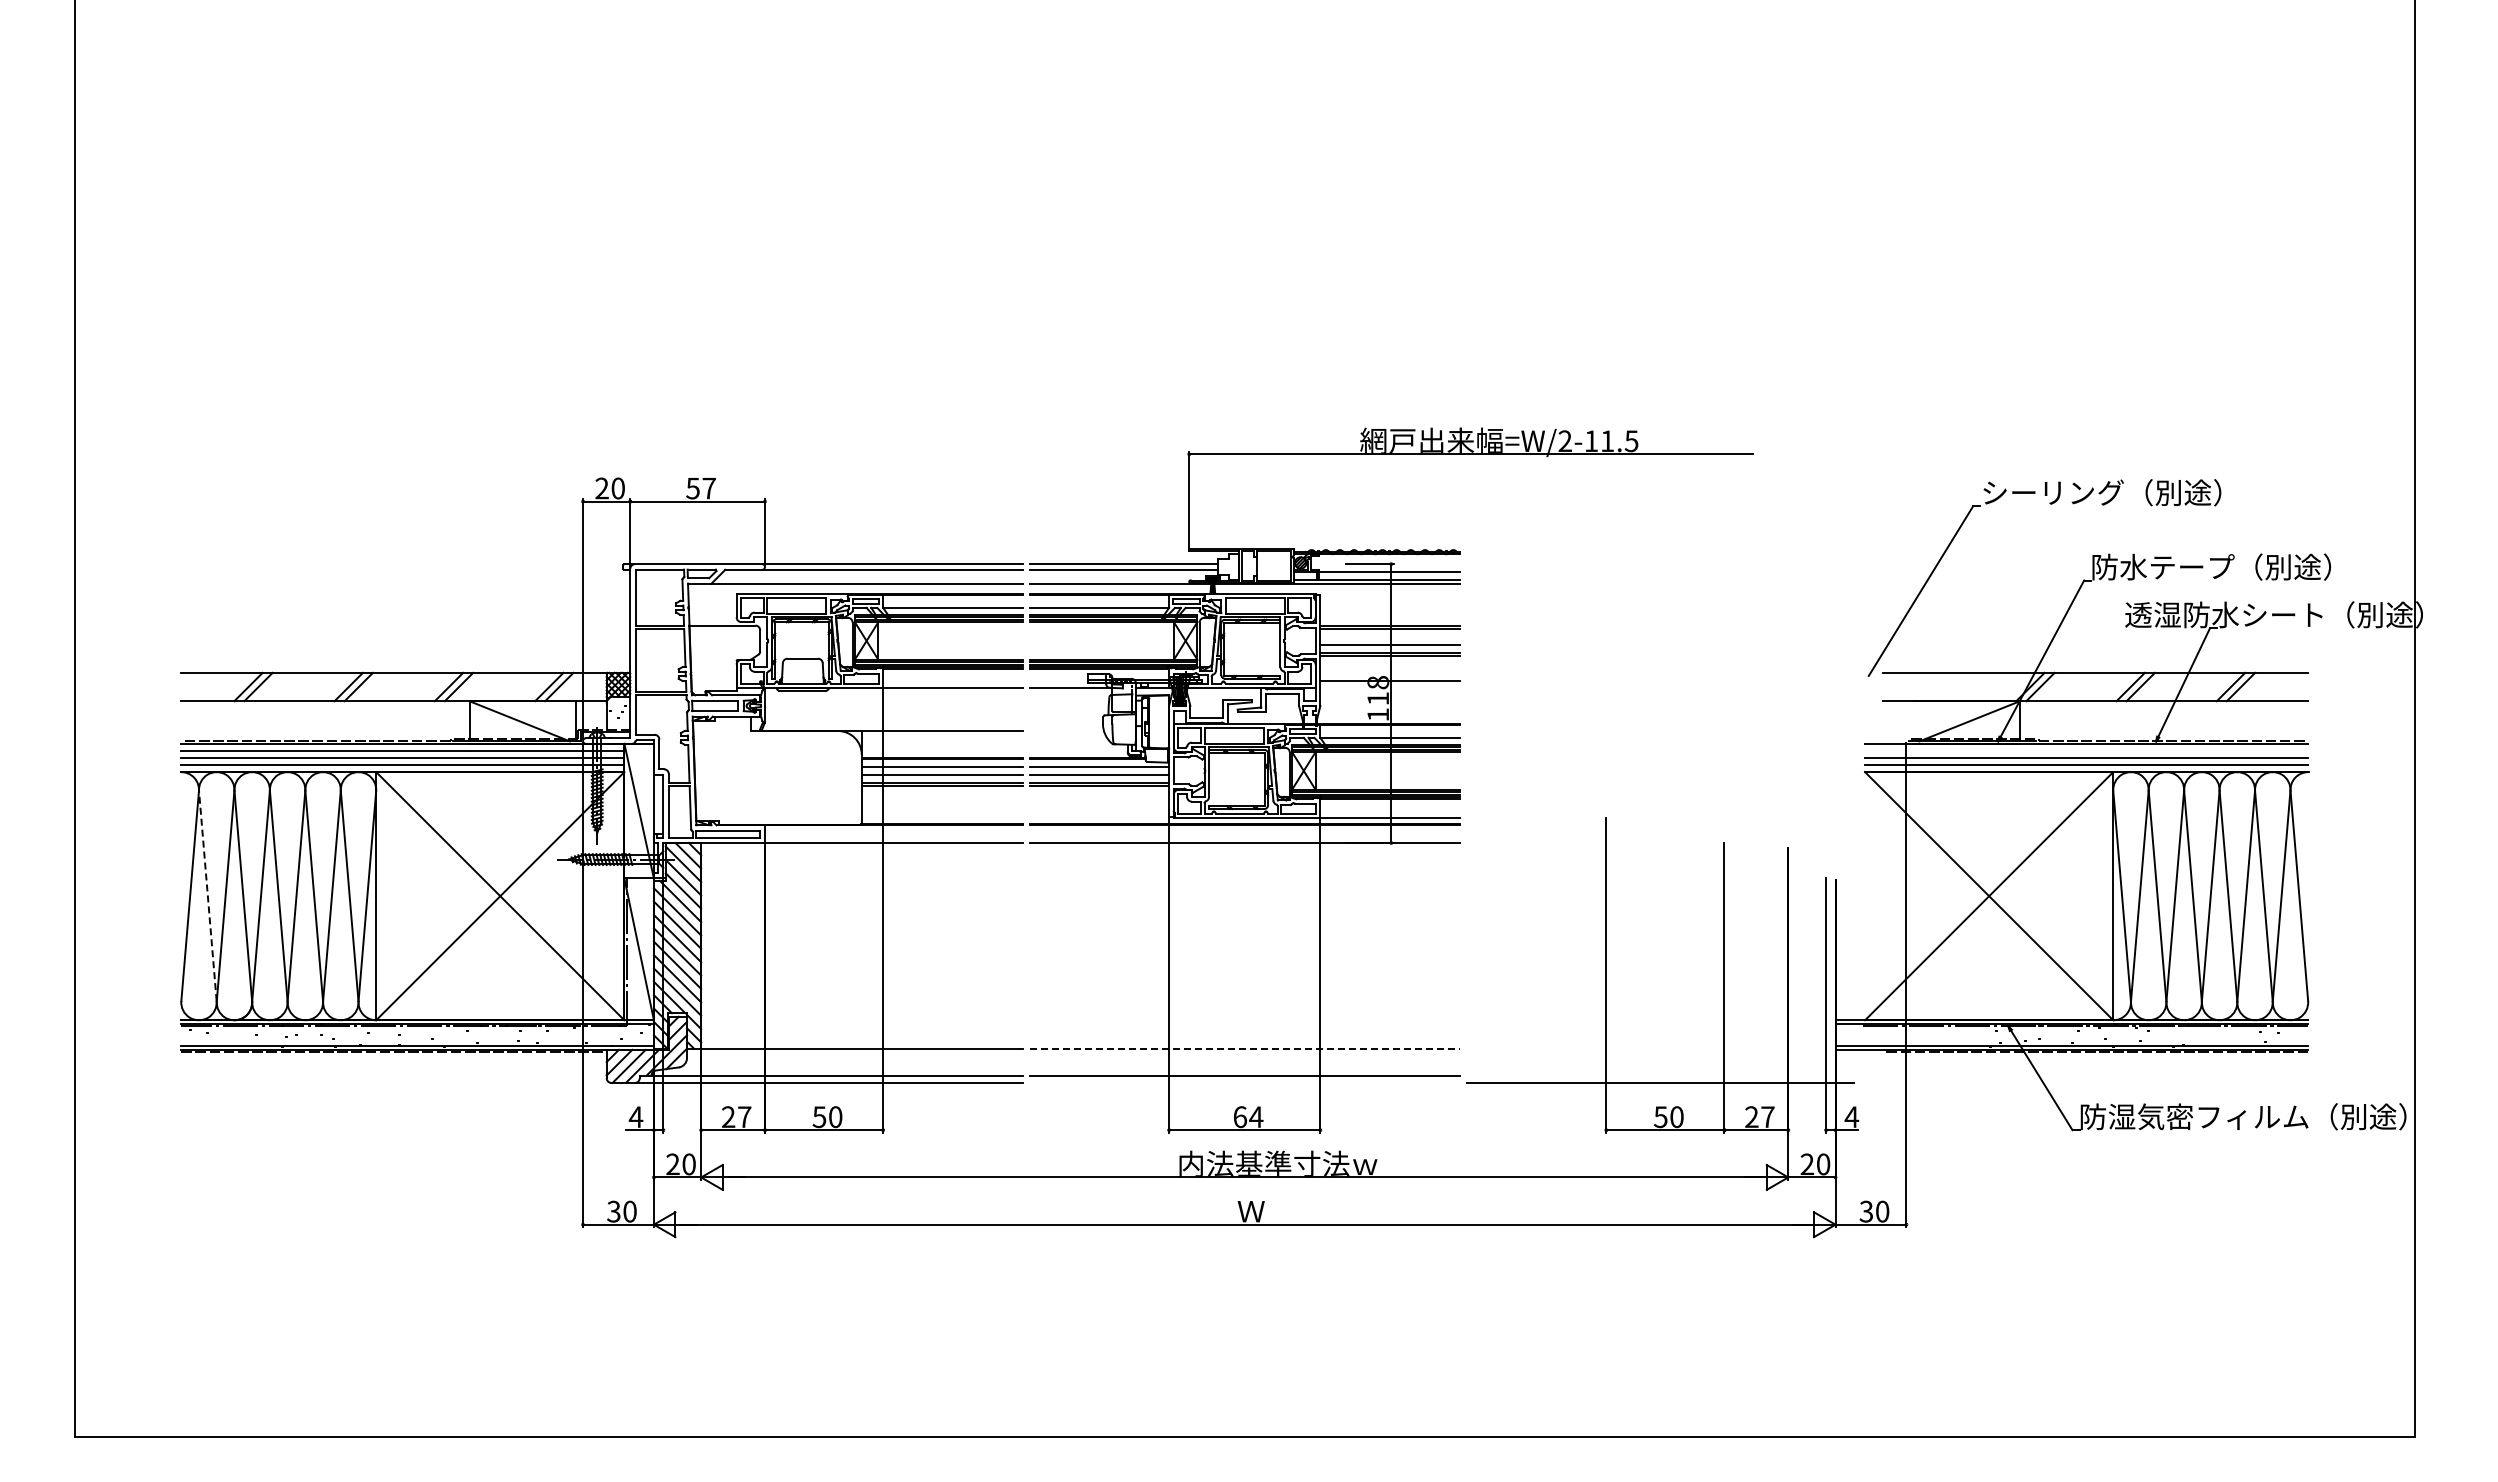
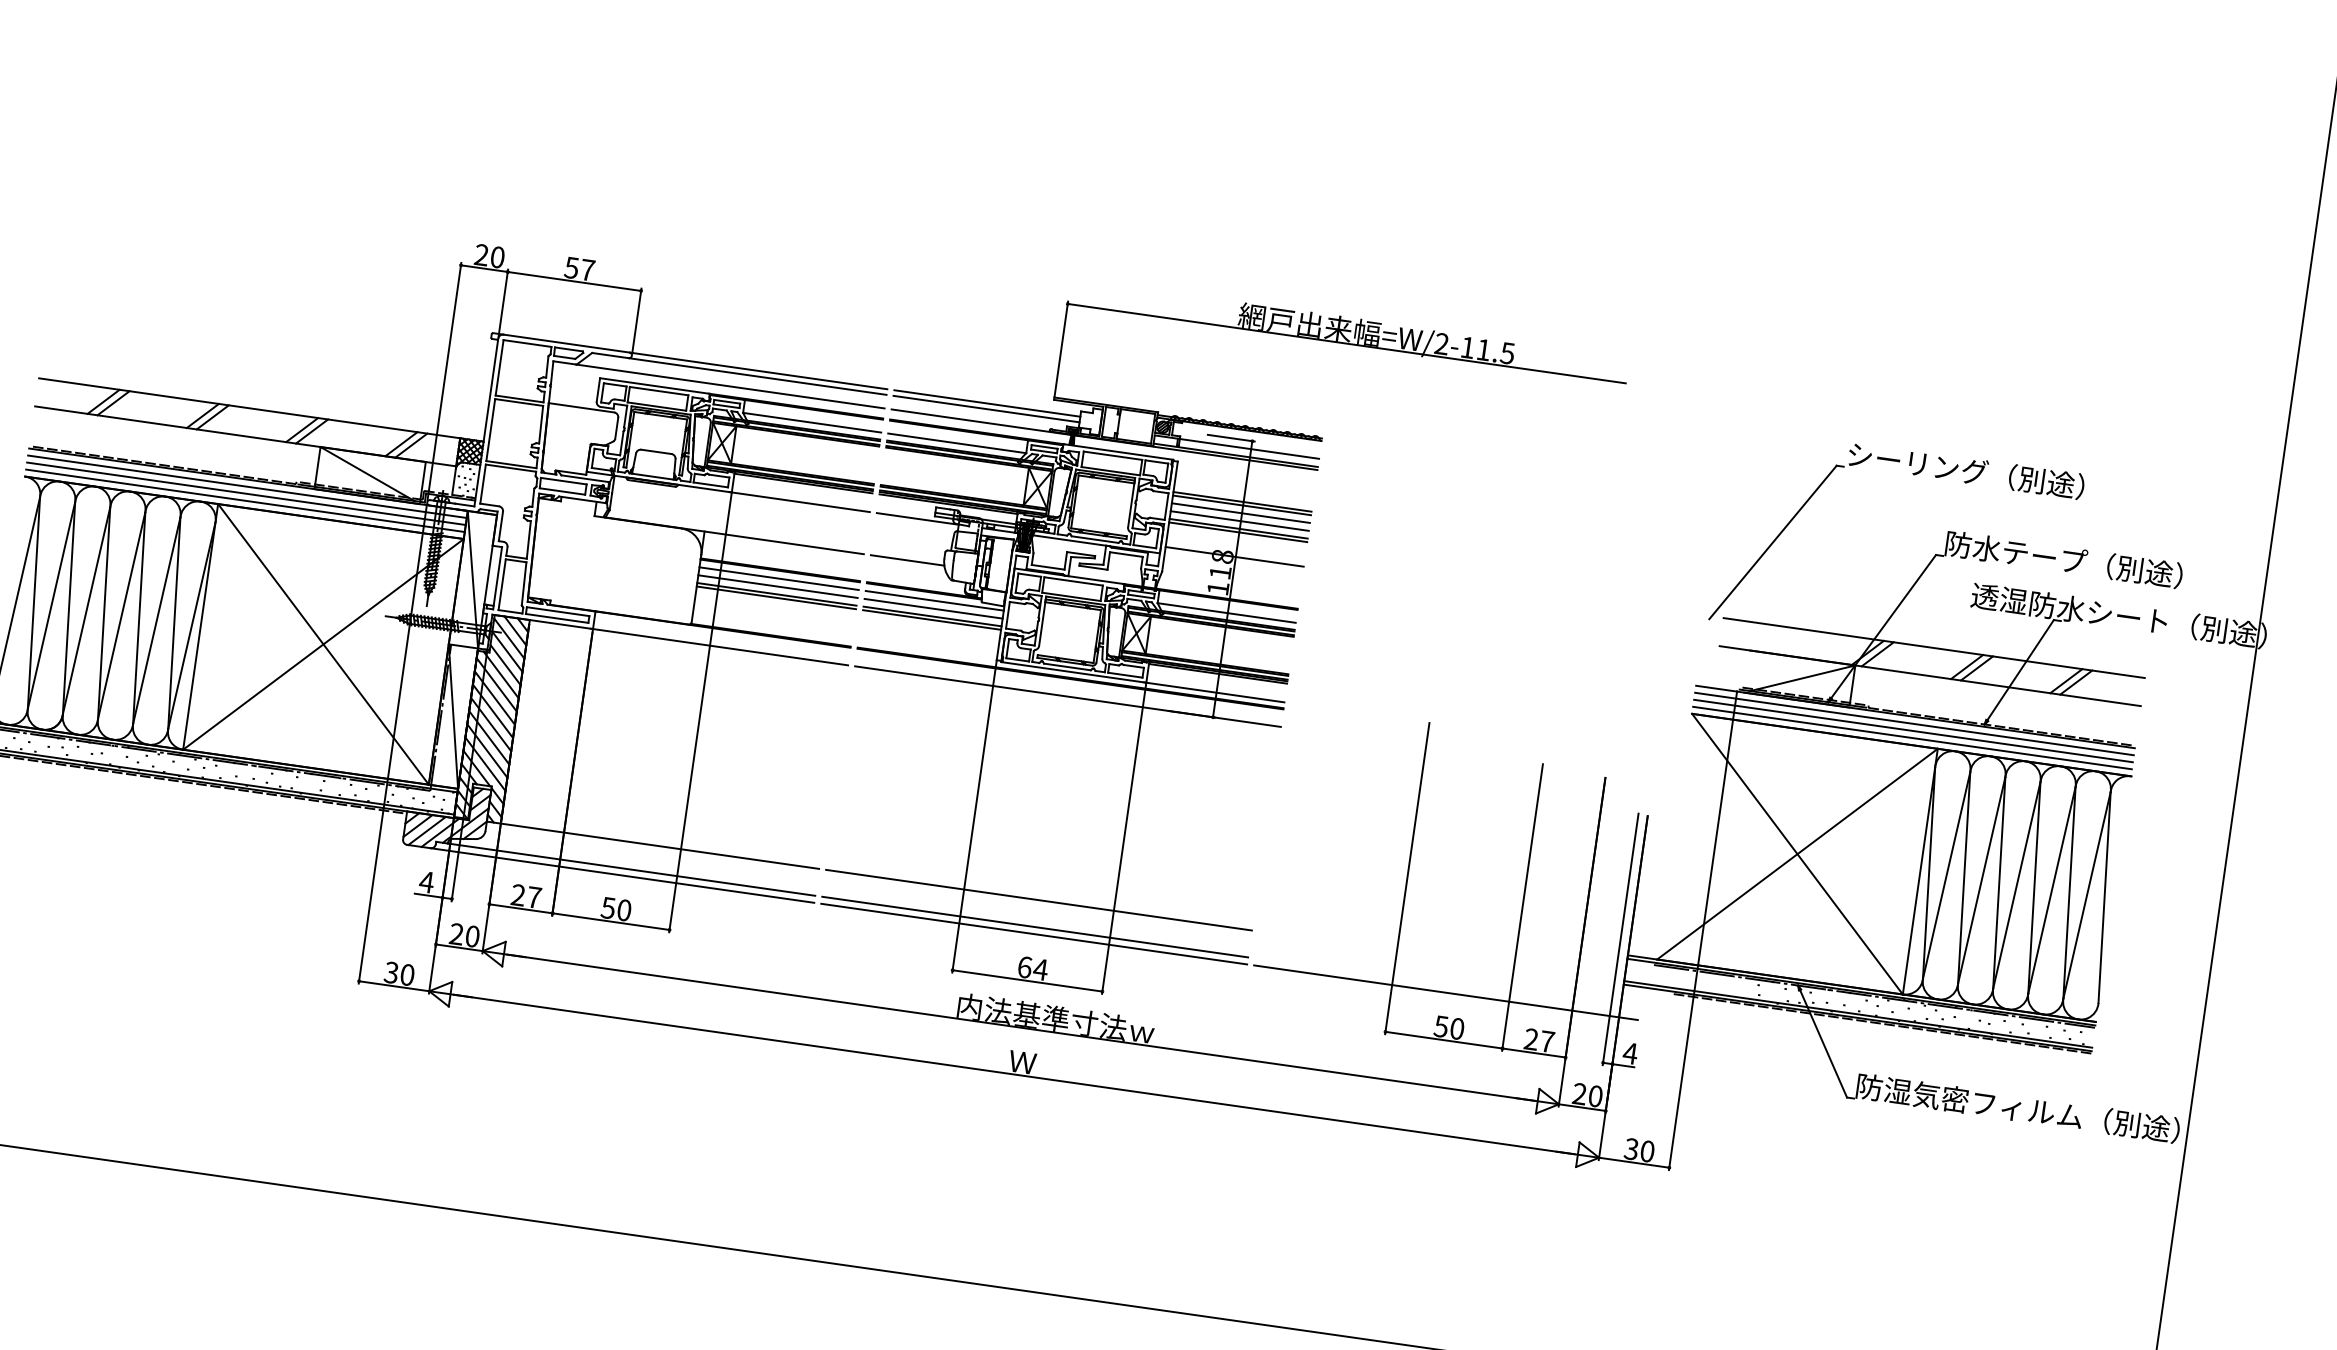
line: (1389, 636) -> (1240, 512), added
line: (1066, 730) -> (907, 560), added
line: (2086, 750) -> (1914, 723), added
line: (207, 895) -> (33, 602), dashed -> solid
line: (1245, 1048) -> (1039, 900), dashed -> solid
line: (1244, 1082) -> (1033, 933), added

